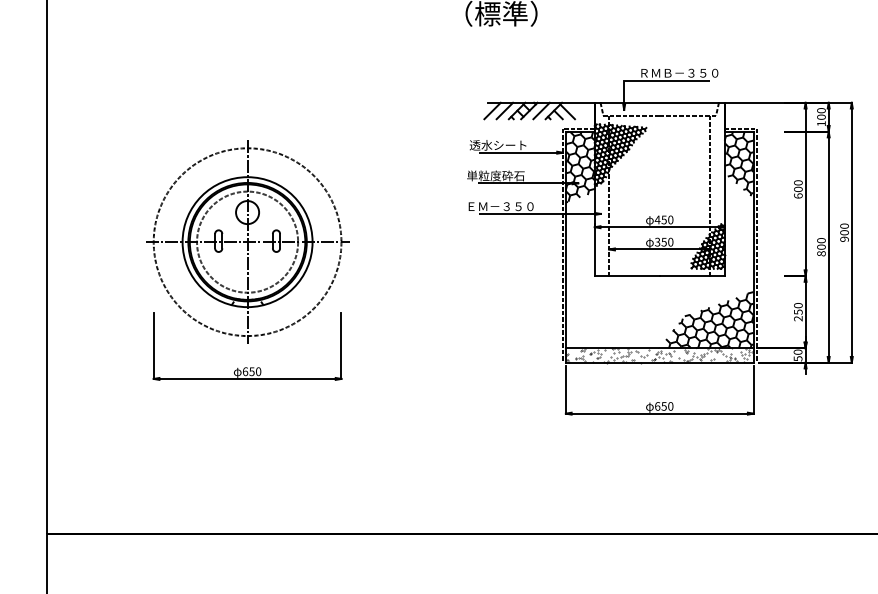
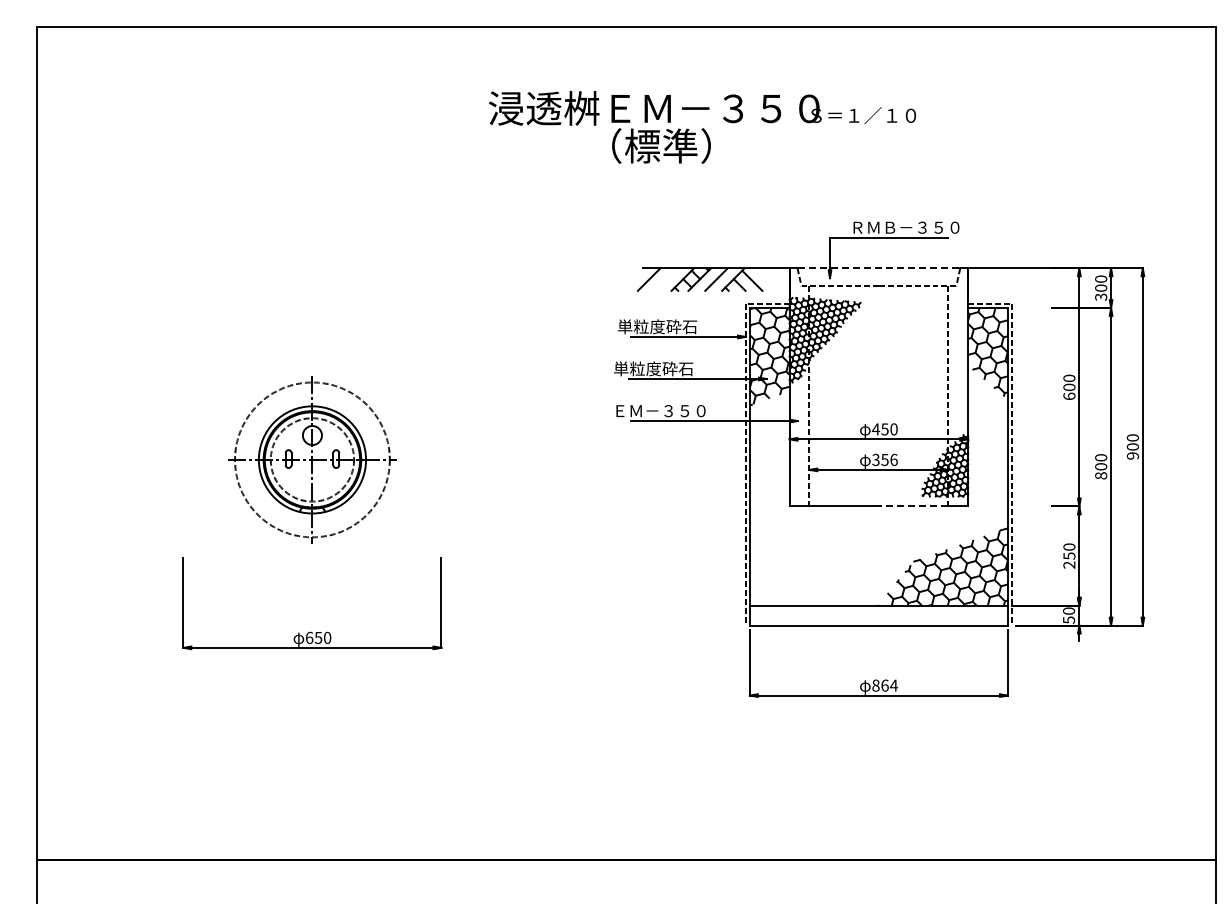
line: (660, 102) -> (879, 268), solid -> dashed
line: (504, 110) -> (665, 279), removed
text: (821, 123) -> (1101, 296), 100 -> 300
text: (498, 145) -> (657, 326), 透水シート -> 単粒度砕石
part: (247, 241) -> (312, 459), size x0.6
text: (670, 241) -> (893, 459), 350 -> 356
line: (684, 276) -> (913, 506), solid -> dashed
hatch: (659, 355) -> (878, 615), removed
text: (663, 406) -> (884, 685), 650 -> 864

